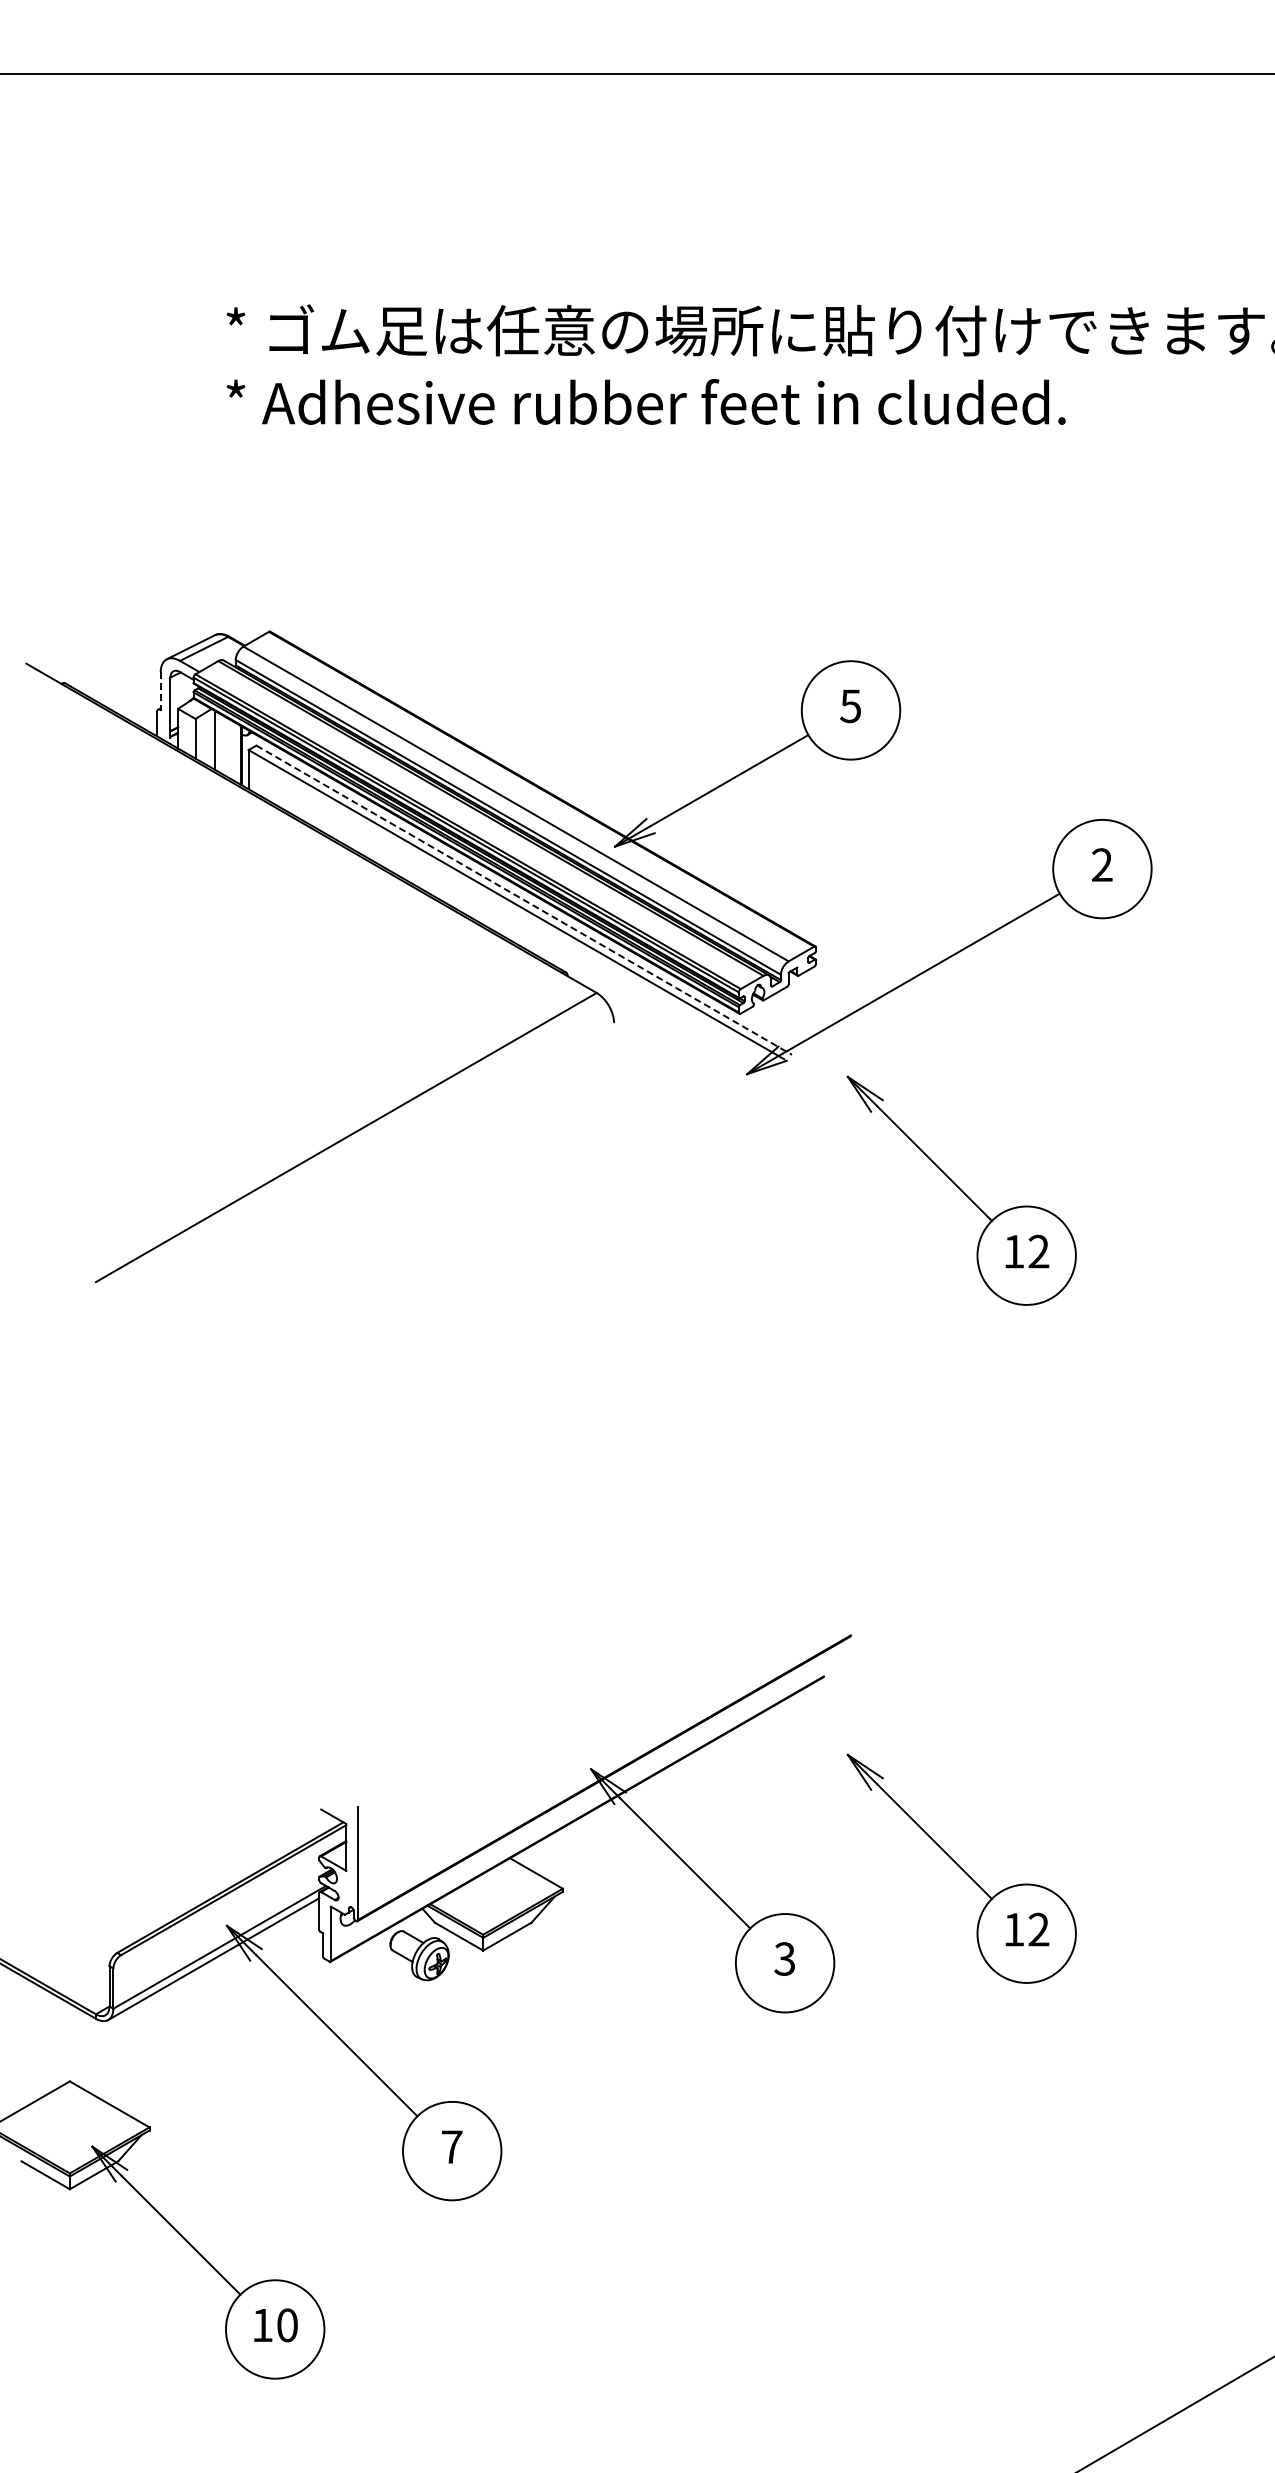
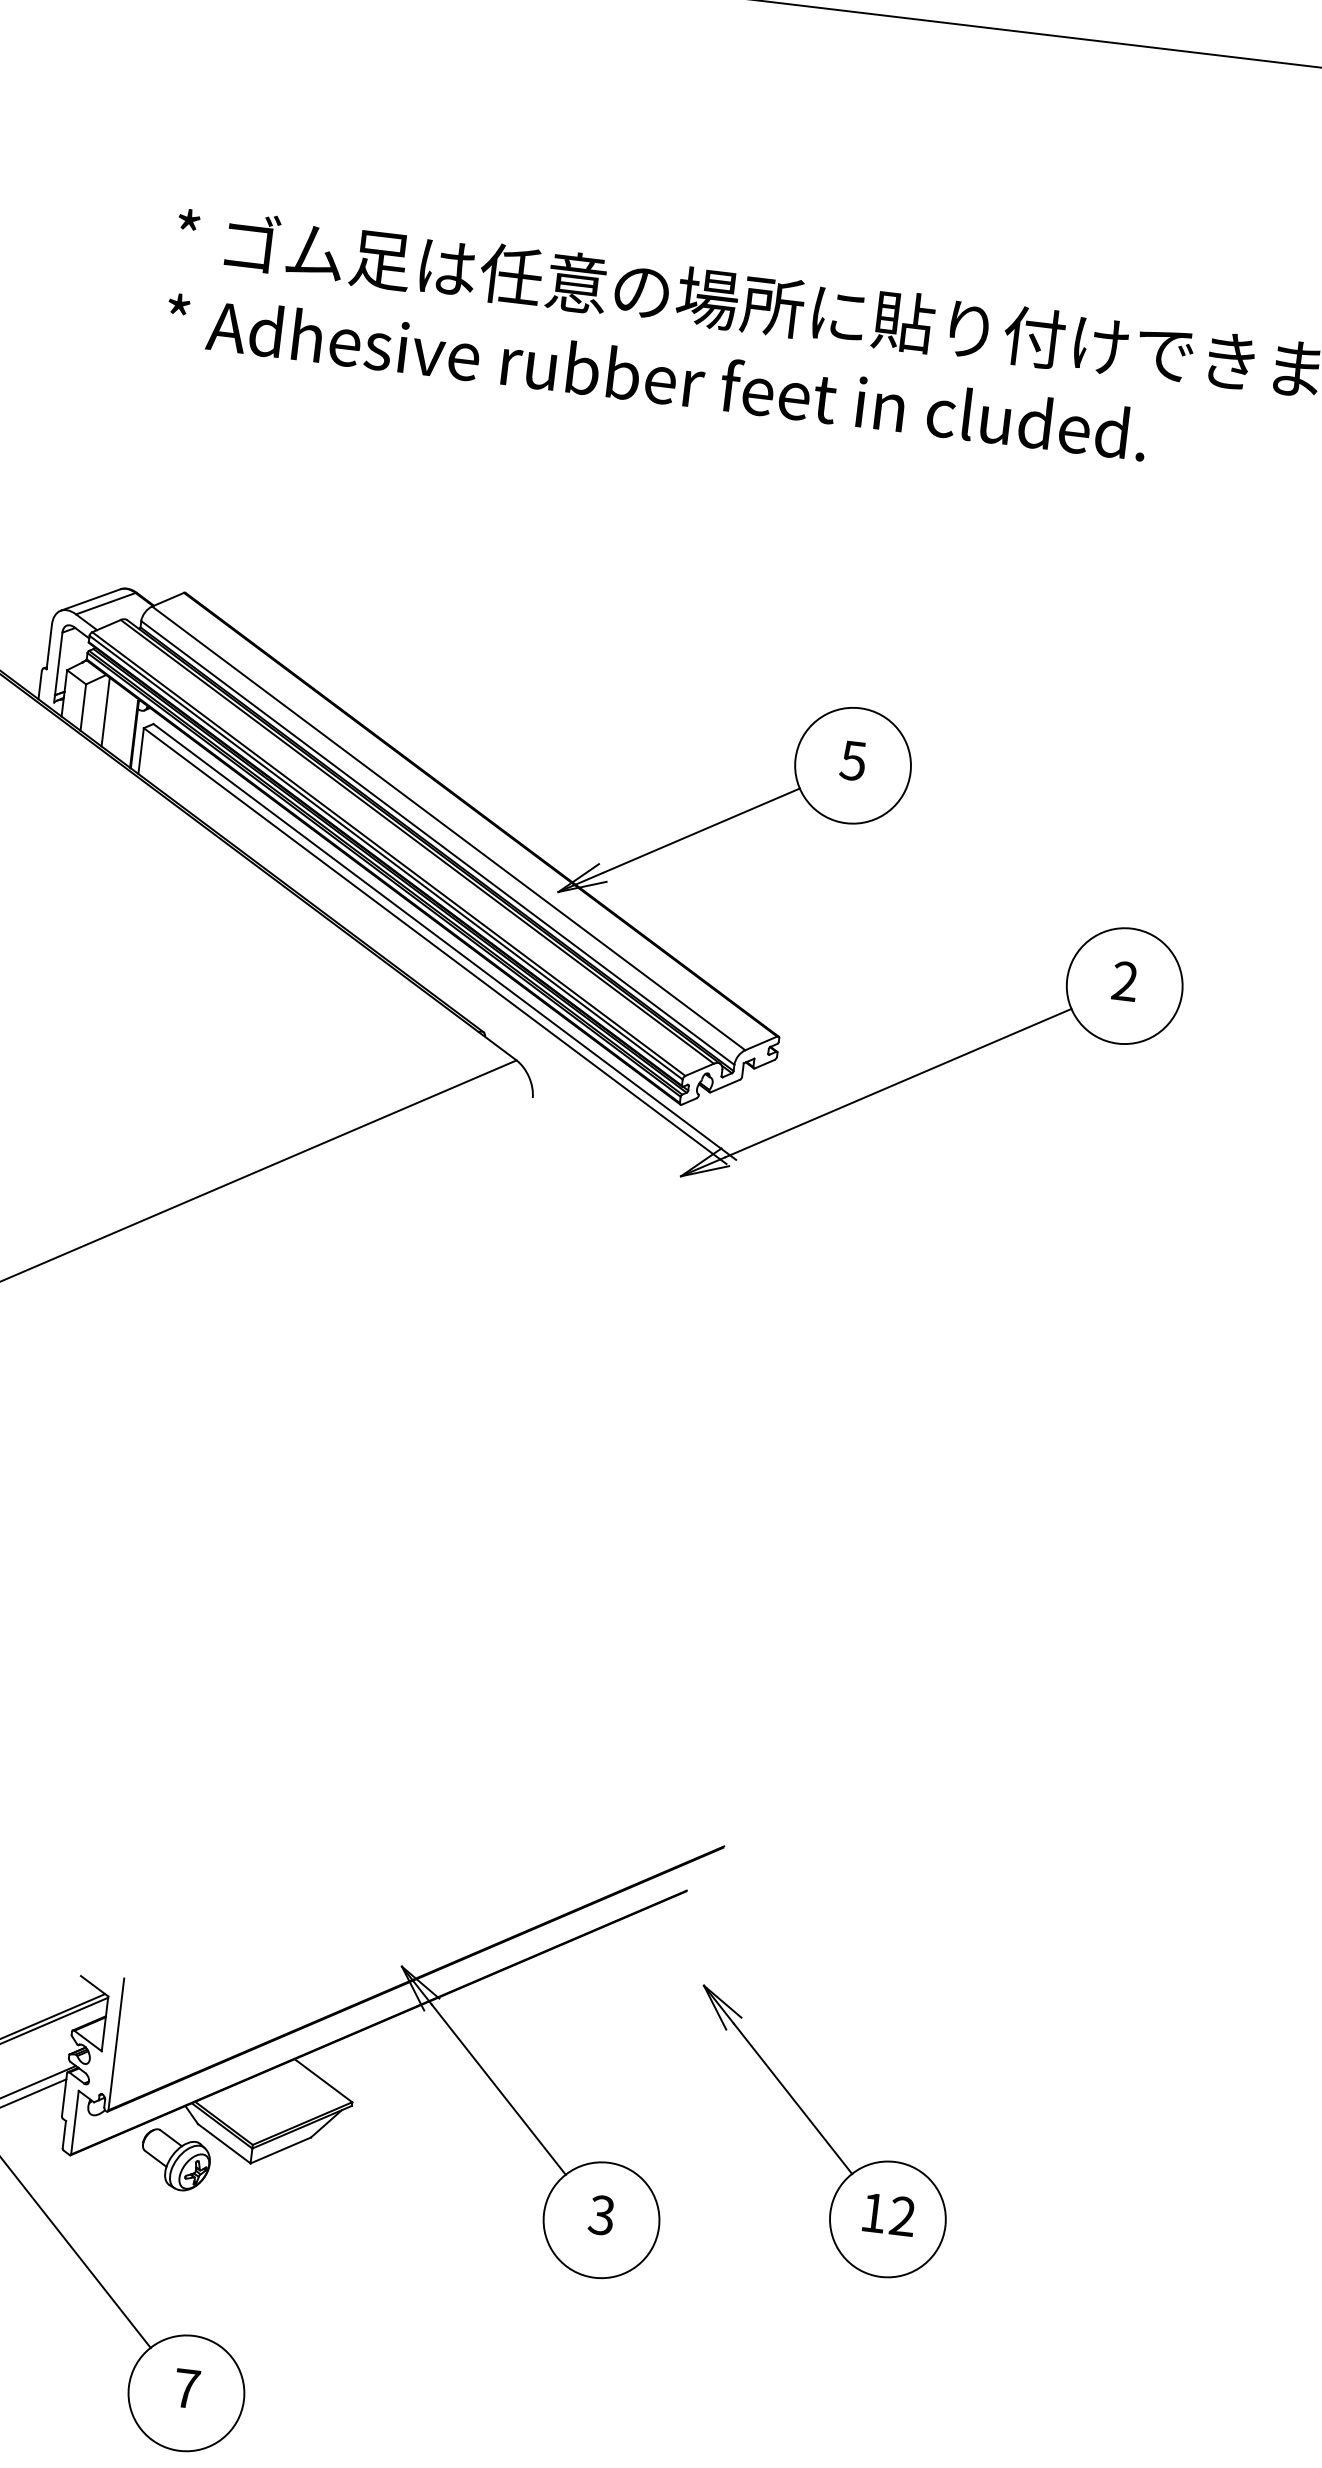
line: (160, 691) -> (48, 647), dashed -> solid
line: (524, 900) -> (445, 942), dashed -> solid
part: (961, 1190) -> (915, 1342), removed

